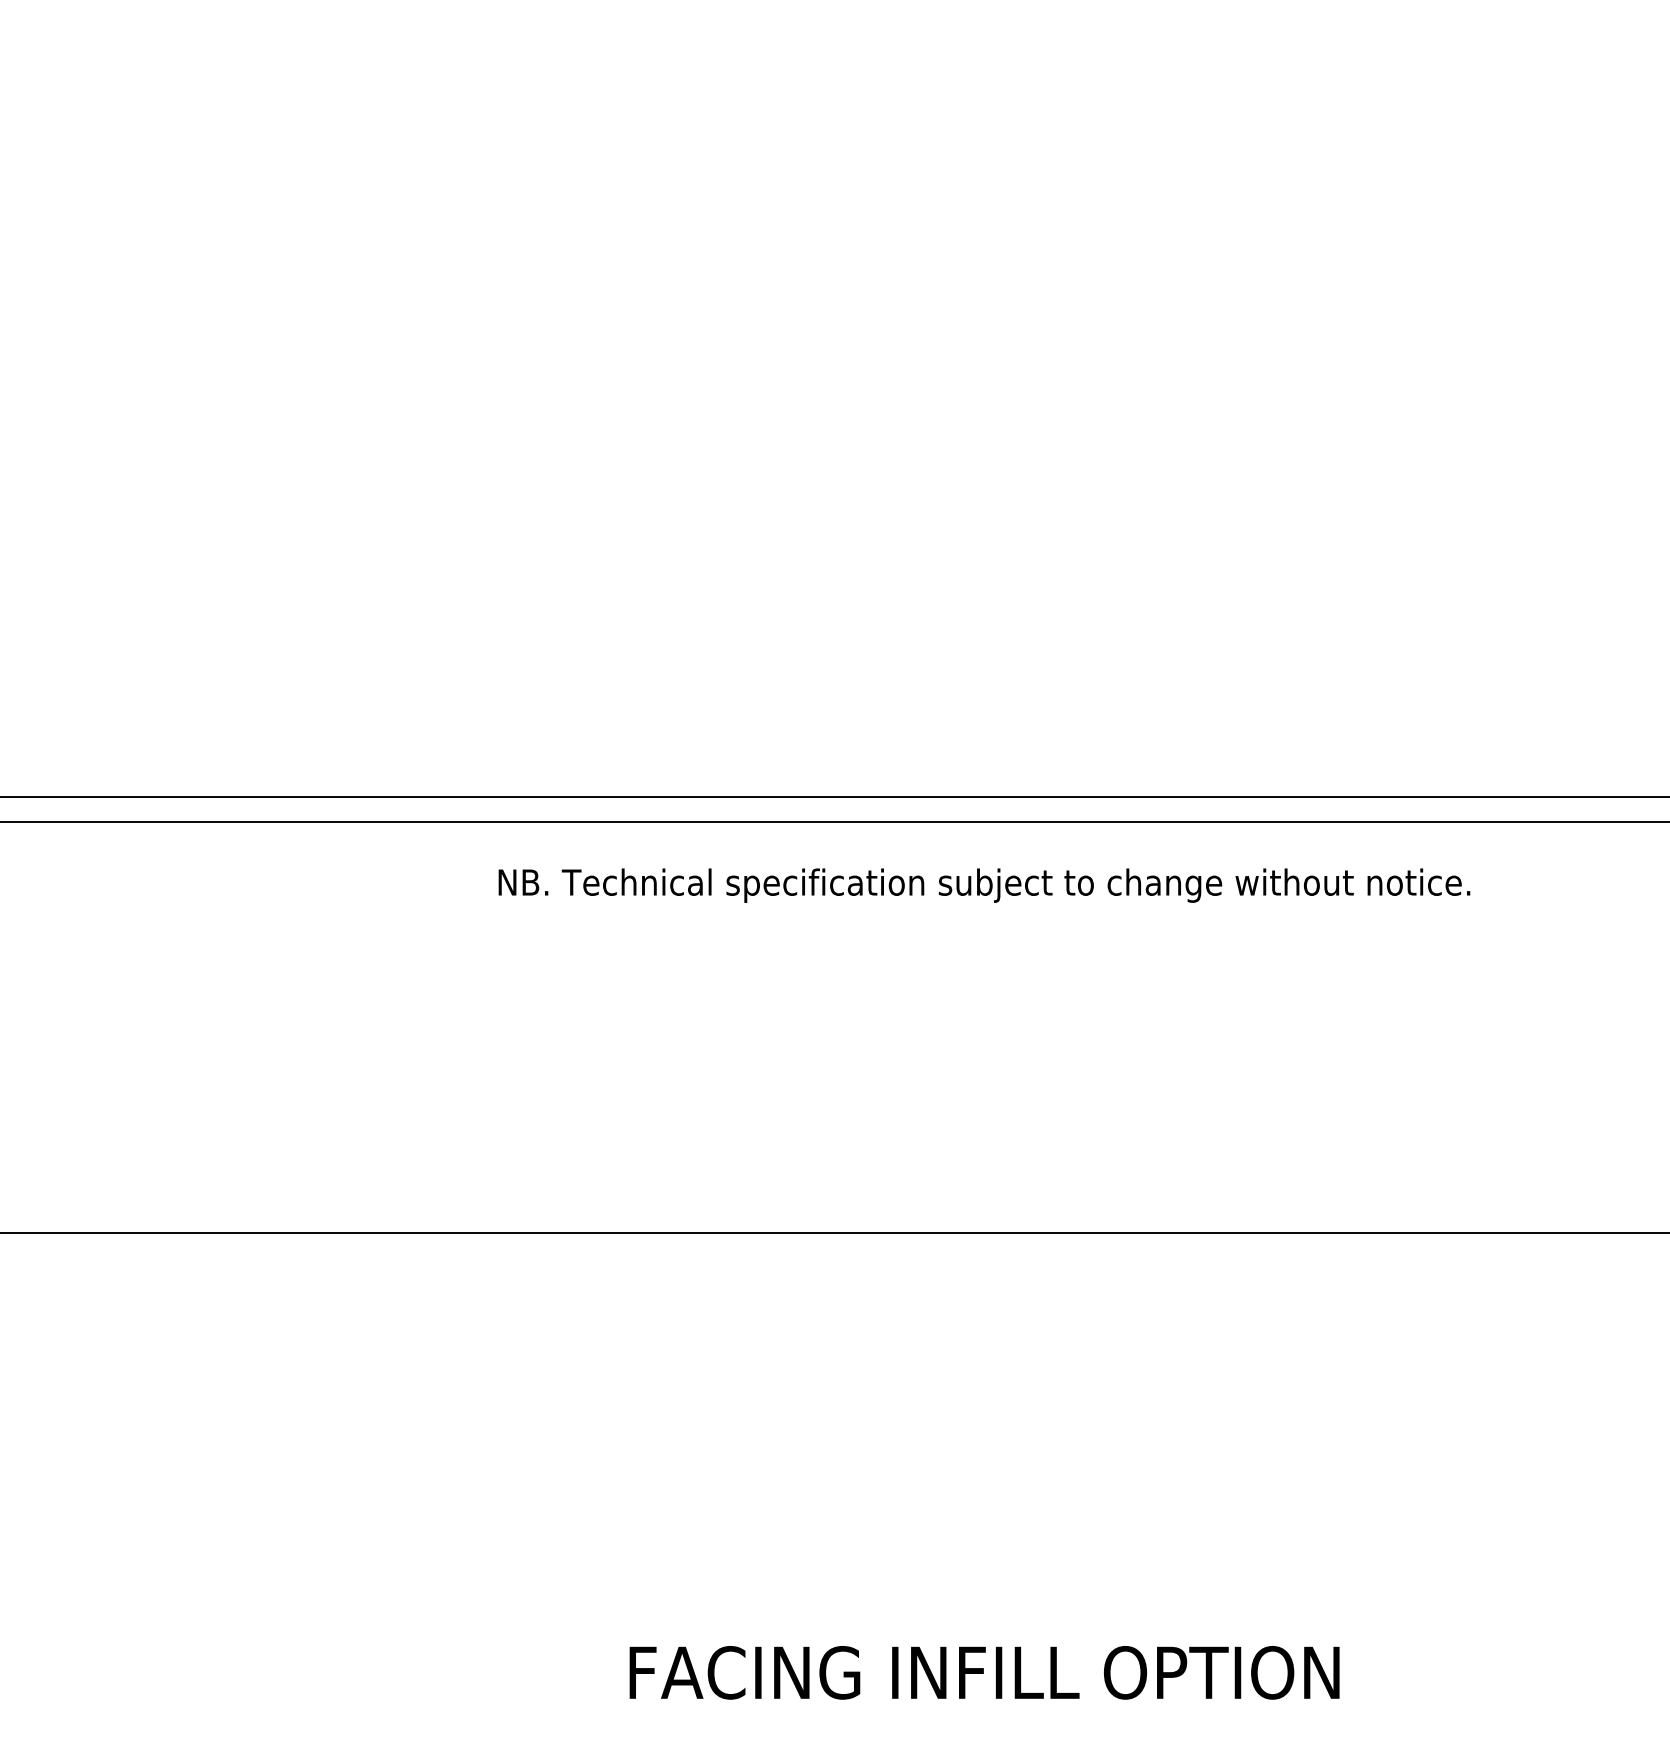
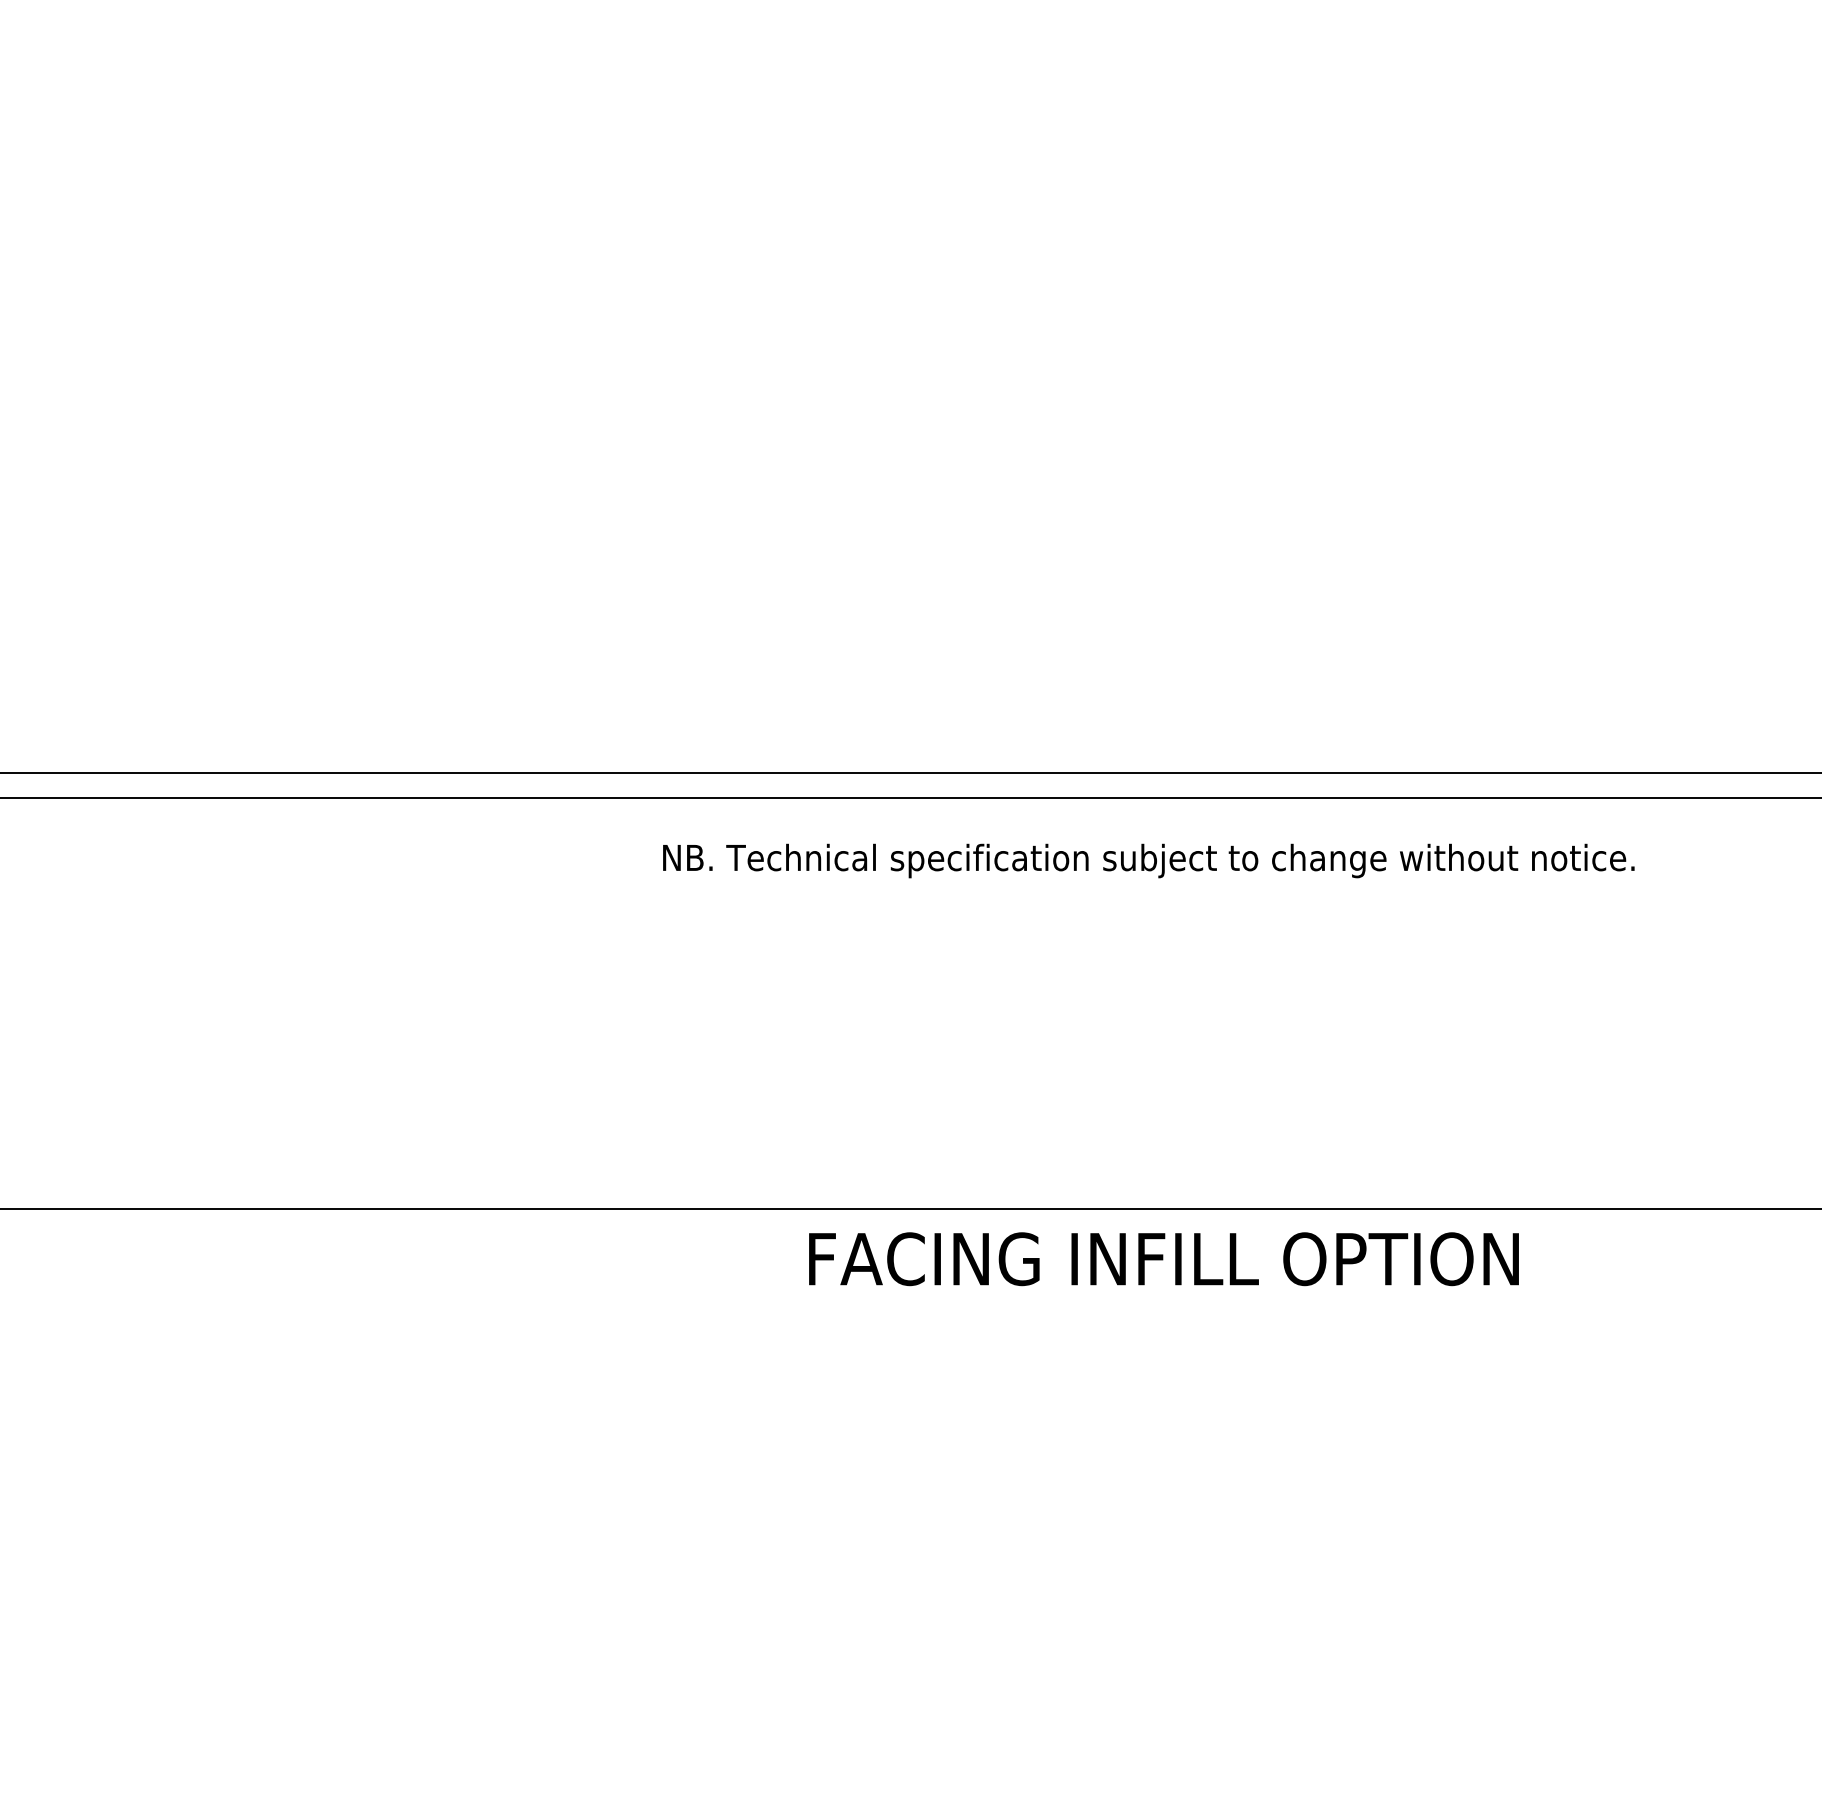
text: (984, 1673) -> (1163, 1259), moved

